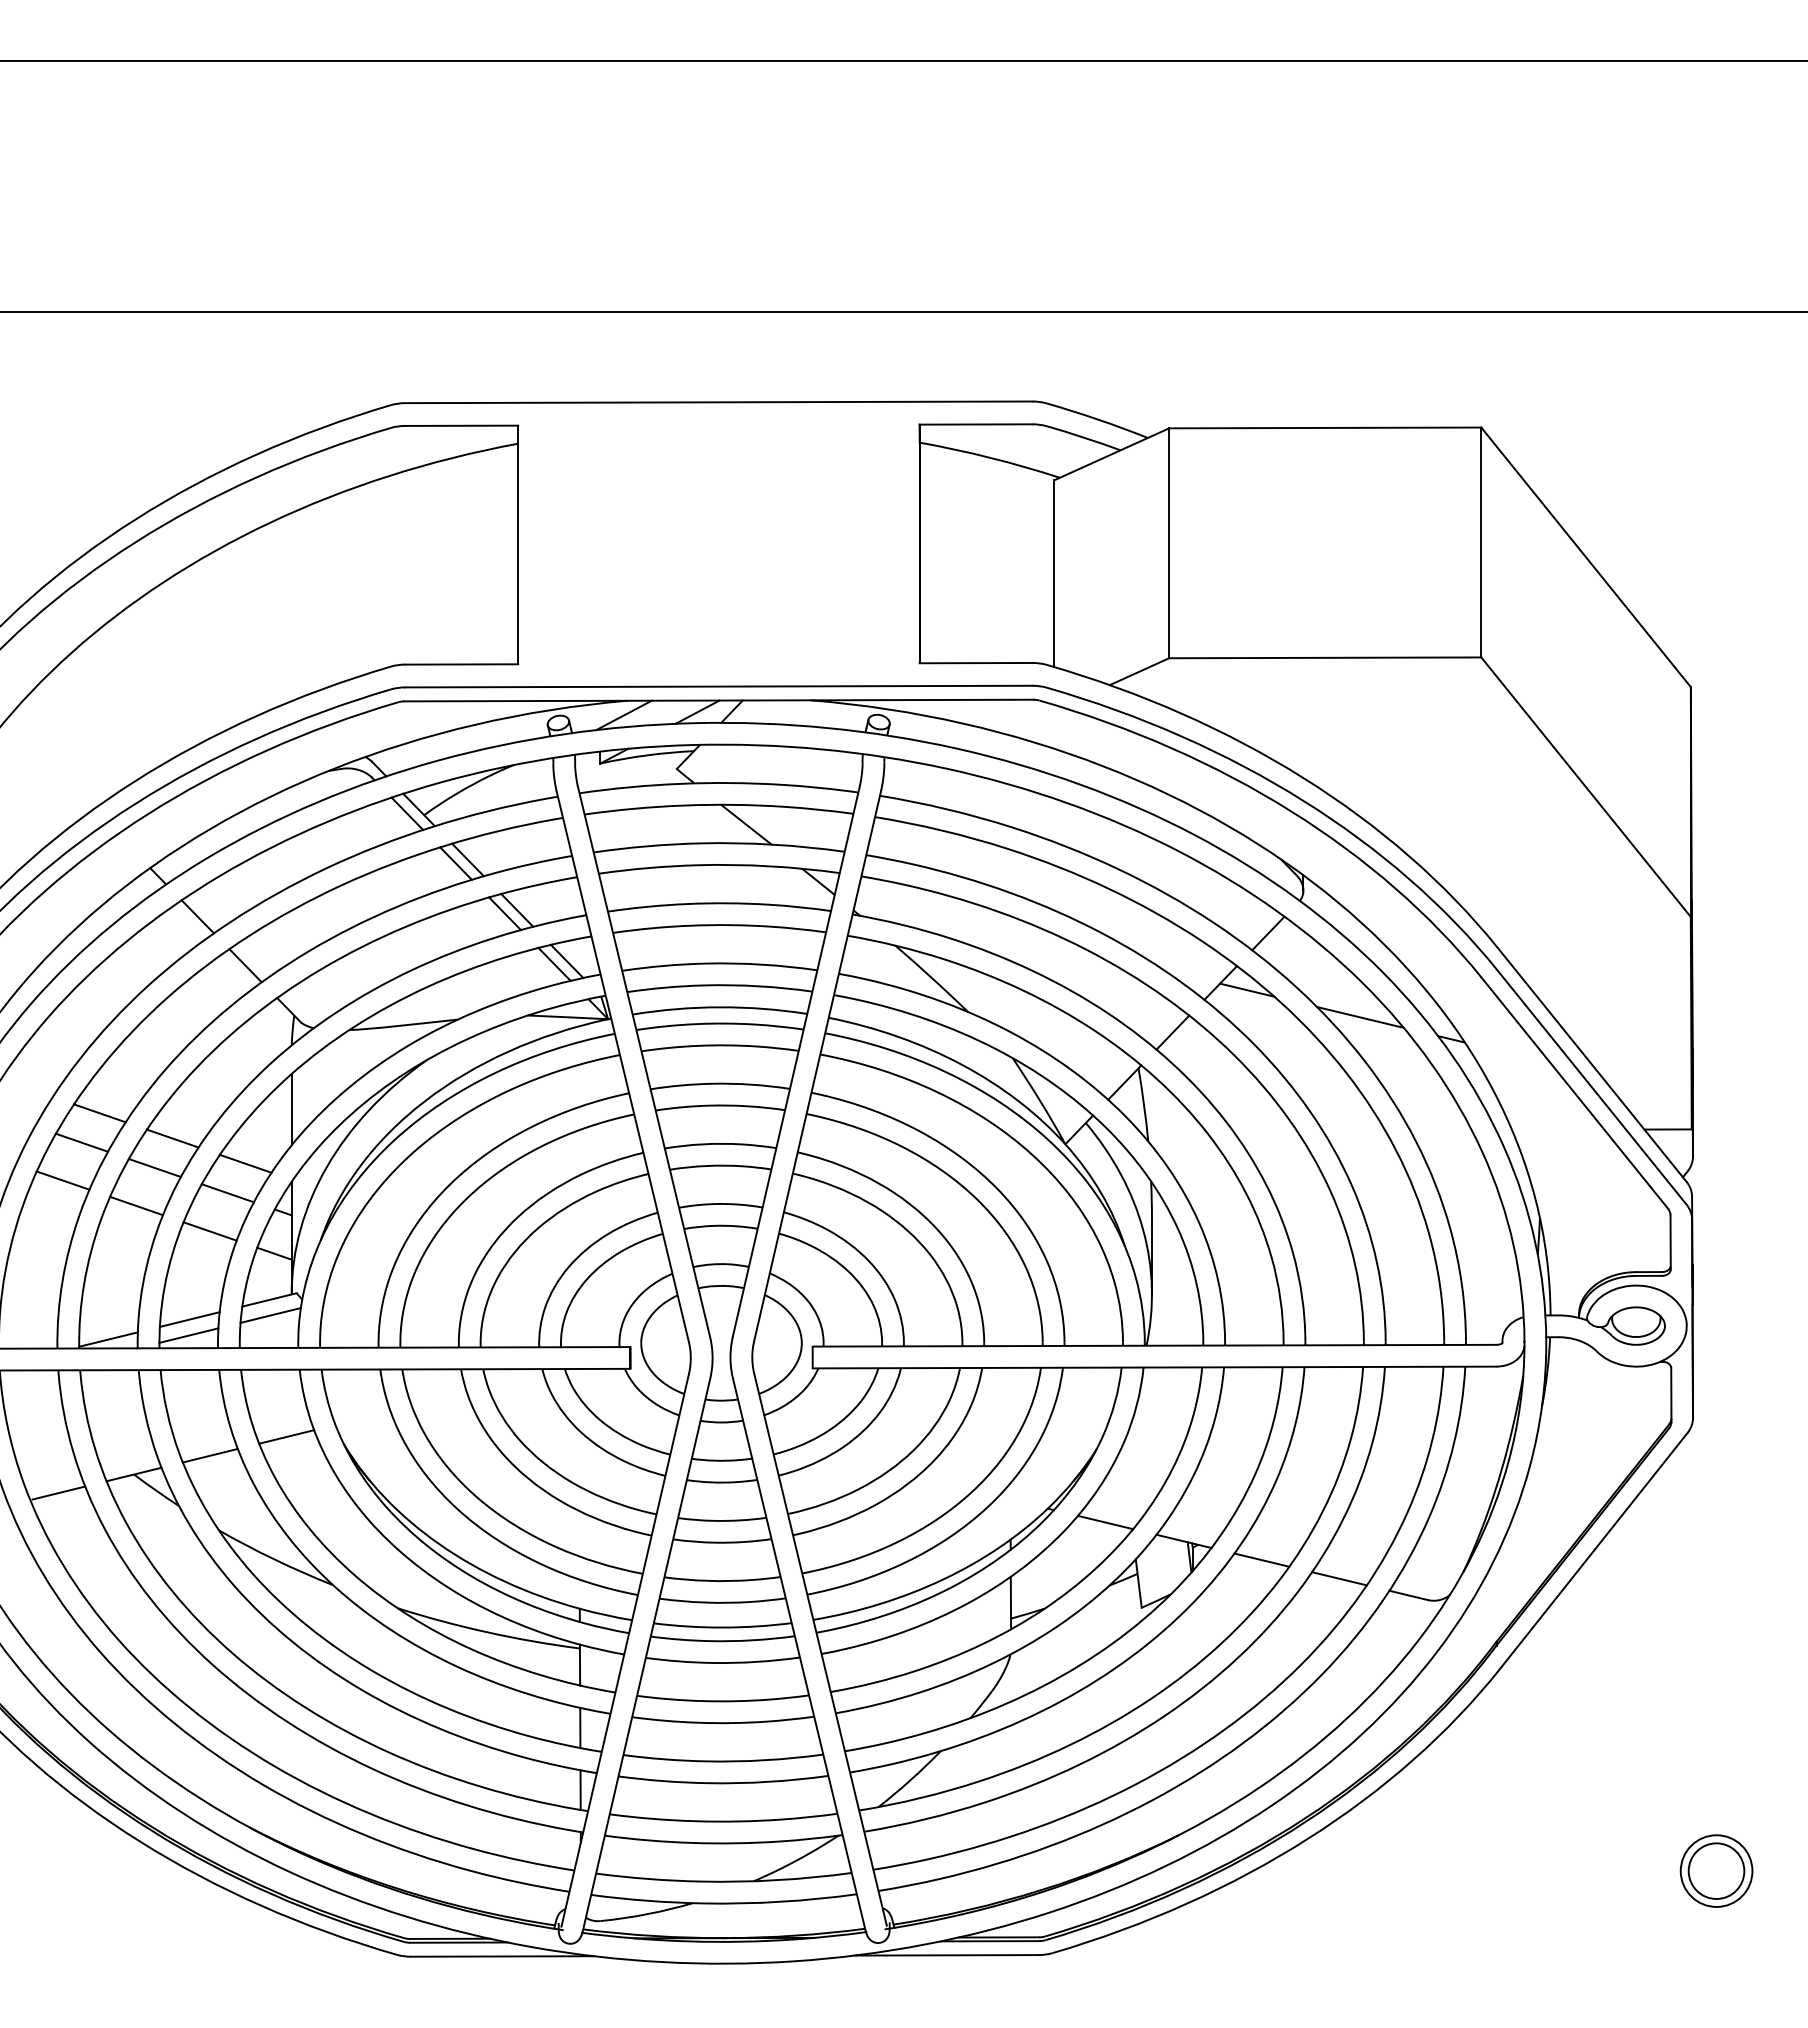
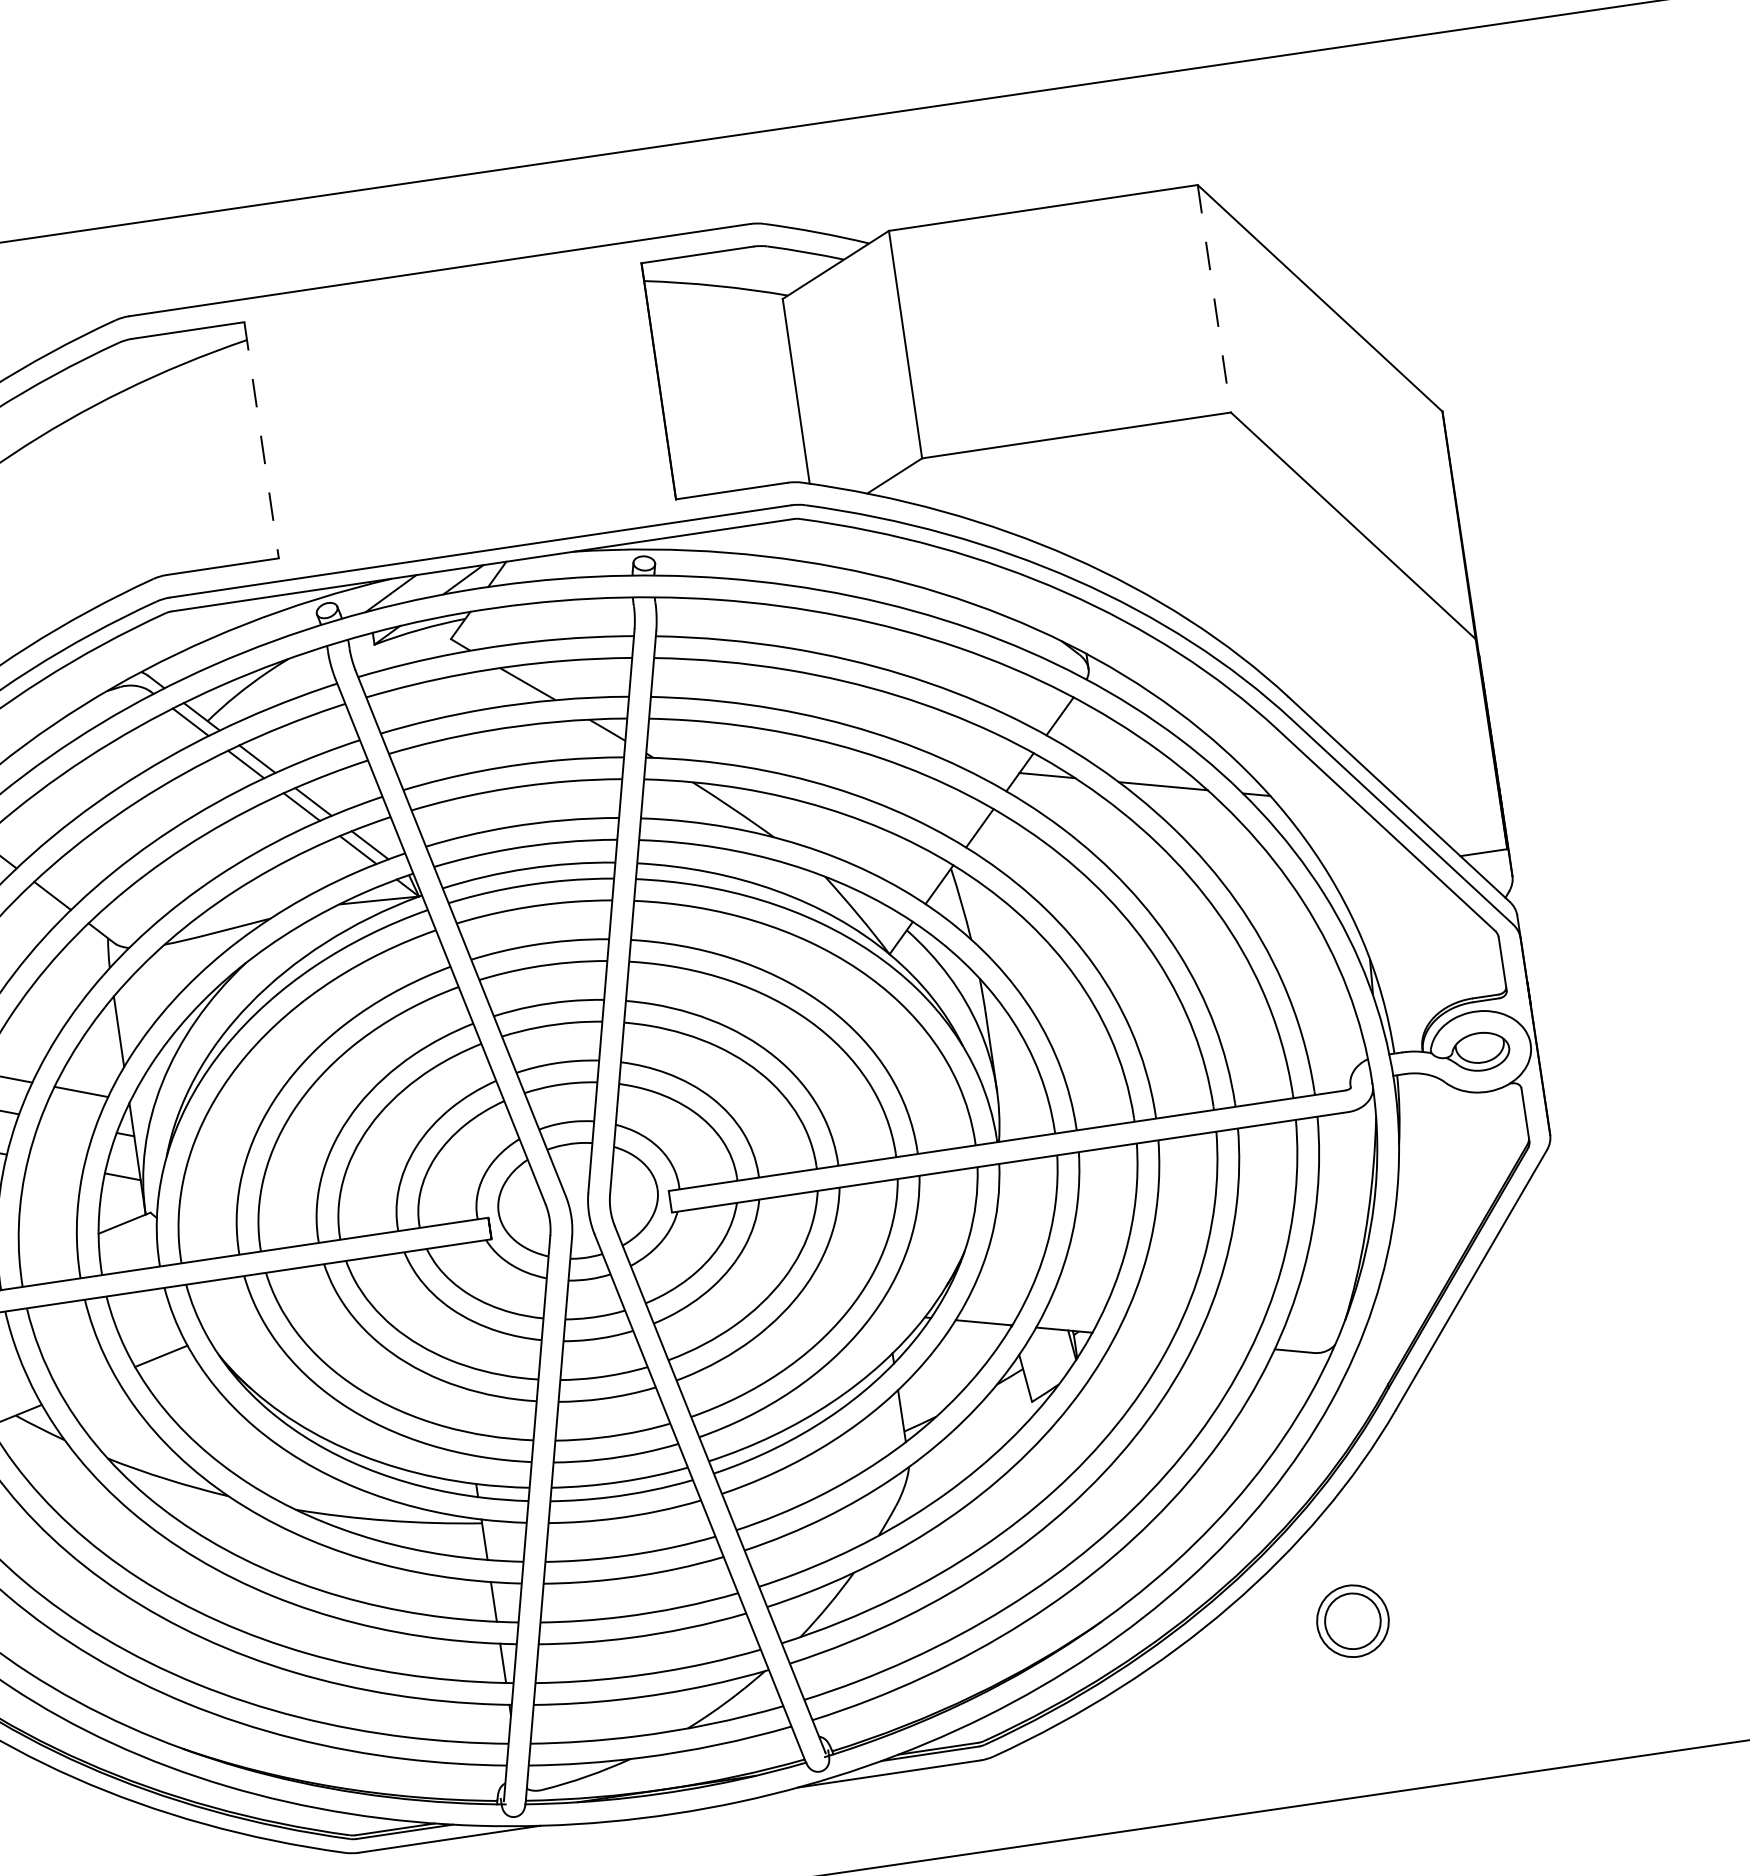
line: (1481, 542) -> (1214, 298), solid -> dashed
line: (518, 545) -> (262, 440), solid -> dashed
line: (227, 1193) -> (67, 1123), removed
line: (209, 1231) -> (55, 1164), removed
line: (270, 1315) -> (127, 1238), removed
line: (189, 1319) -> (48, 1254), removed
line: (188, 1335) -> (49, 1270), removed
line: (209, 1455) -> (87, 1385), removed
line: (1261, 1559) -> (1143, 1336), removed
line: (1339, 1578) -> (1223, 1344), removed
part: (1716, 1870) -> (1352, 1620), moved

